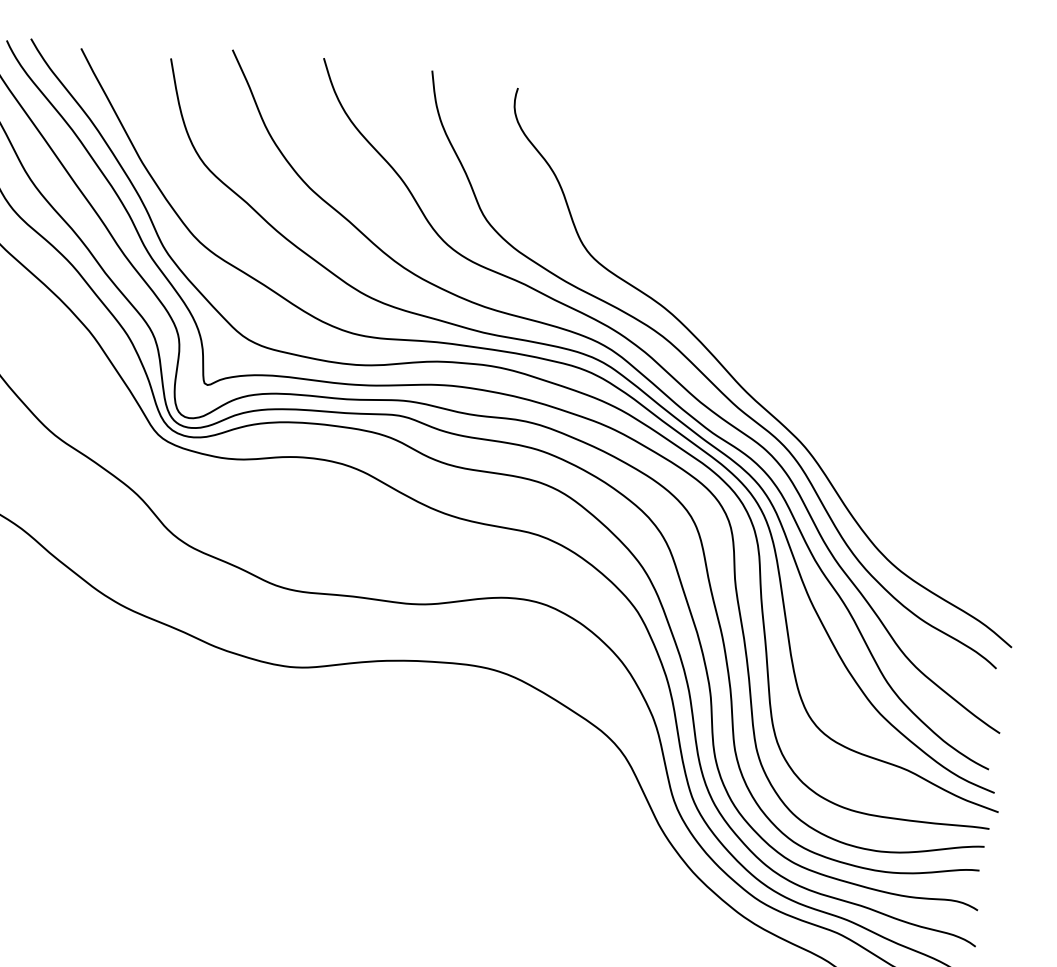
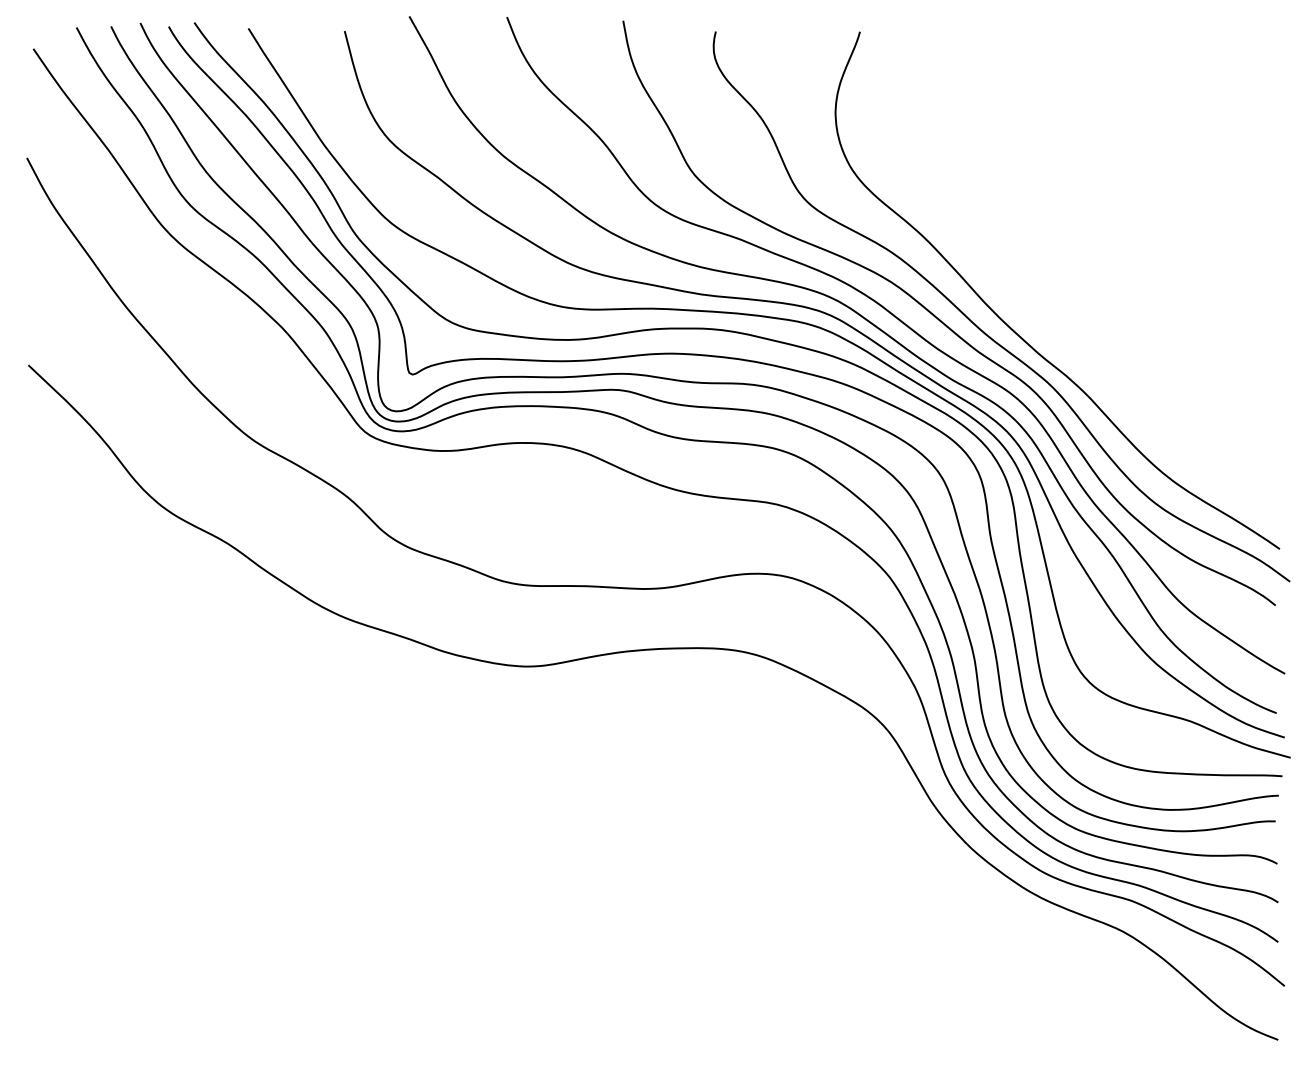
curve: (779, 397) -> (1021, 336), added

